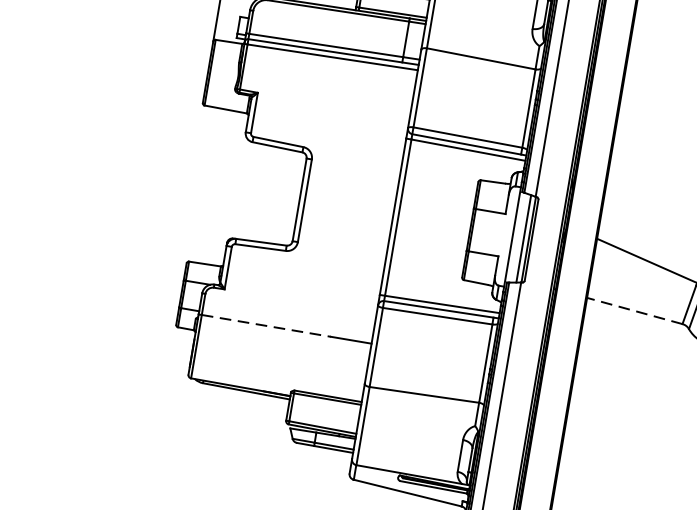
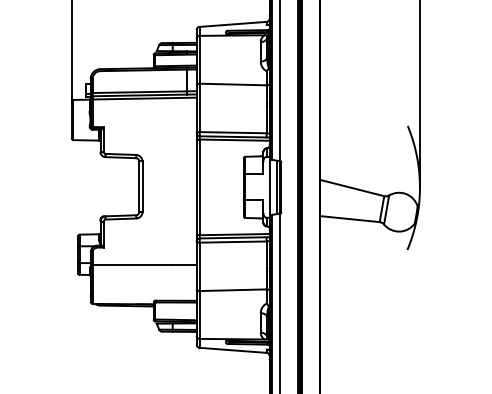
line: (633, 311) -> (349, 219), dashed -> solid
line: (266, 326) -> (132, 265), dashed -> solid

